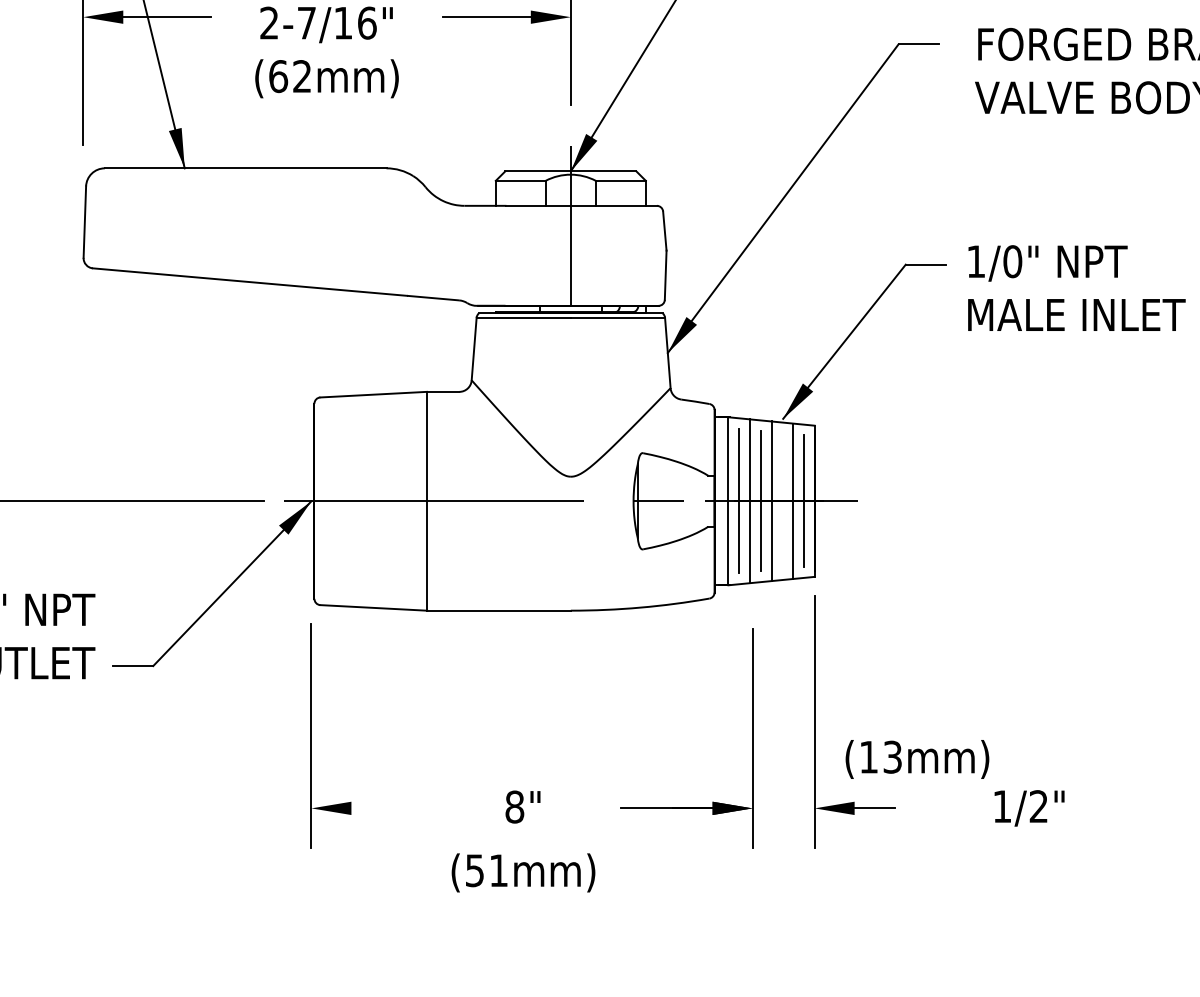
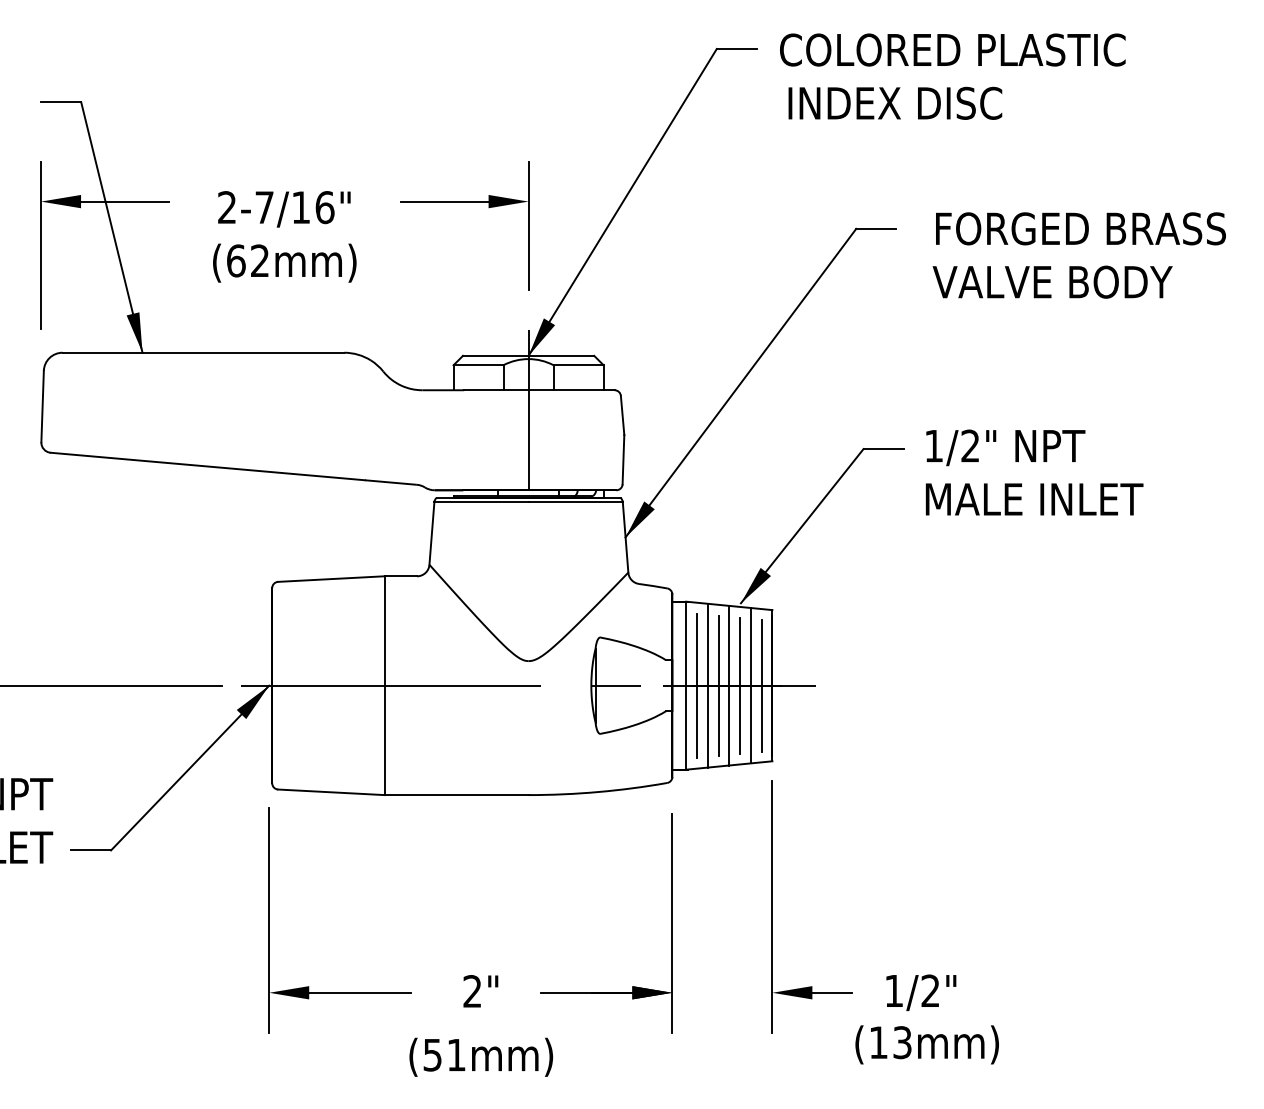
text: (1012, 261) -> (970, 445), 1/0" -> 1/2"
line: (782, 501) -> (740, 685), added
part: (751, 739) -> (671, 923), moved
text: (916, 759) -> (926, 1044), moved
text: (514, 807) -> (472, 991), 8" -> 2"
line: (401, 808) -> (359, 992), added
text: (1029, 808) -> (921, 992), moved

